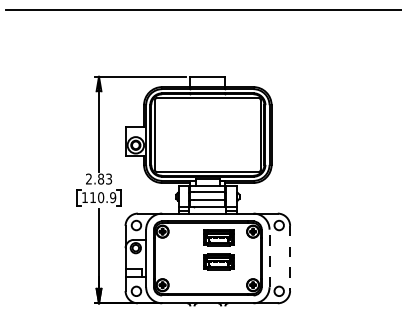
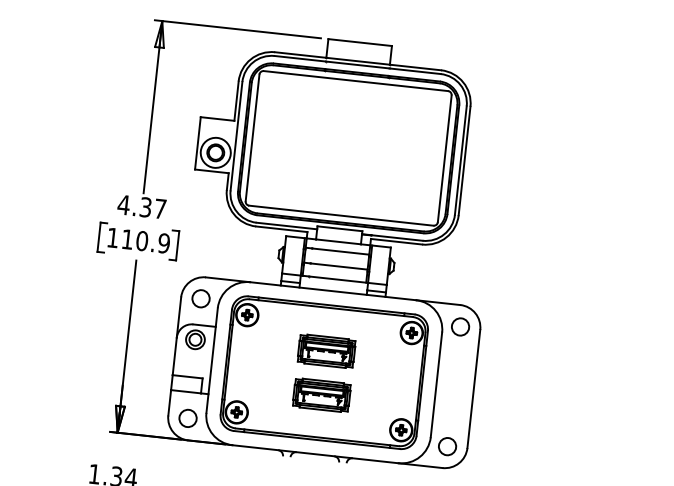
text: (98, 178) -> (141, 205), 2.83 -> 4.37
part: (218, 249) -> (323, 372), moved
line: (269, 258) -> (436, 384), dashed -> solid
line: (290, 258) -> (474, 389), dashed -> solid

